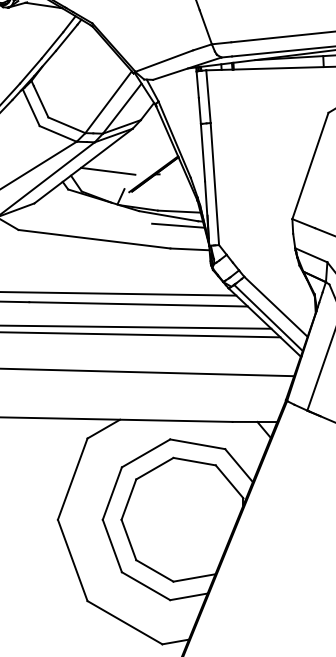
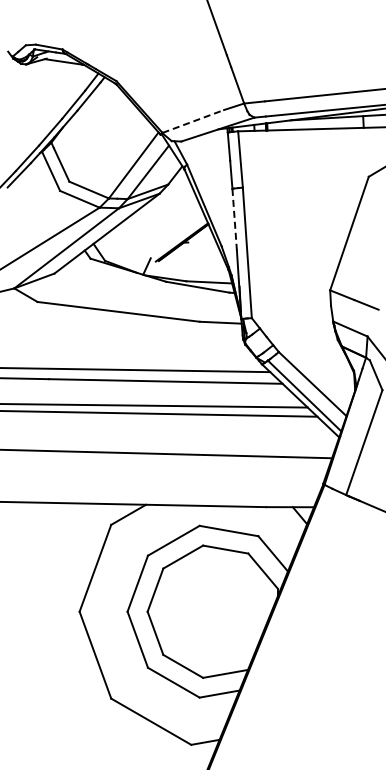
line: (164, 61) -> (193, 121), solid -> dashed
line: (202, 152) -> (234, 219), solid -> dashed
line: (108, 170) -> (133, 238), removed
line: (178, 225) -> (208, 297), removed

